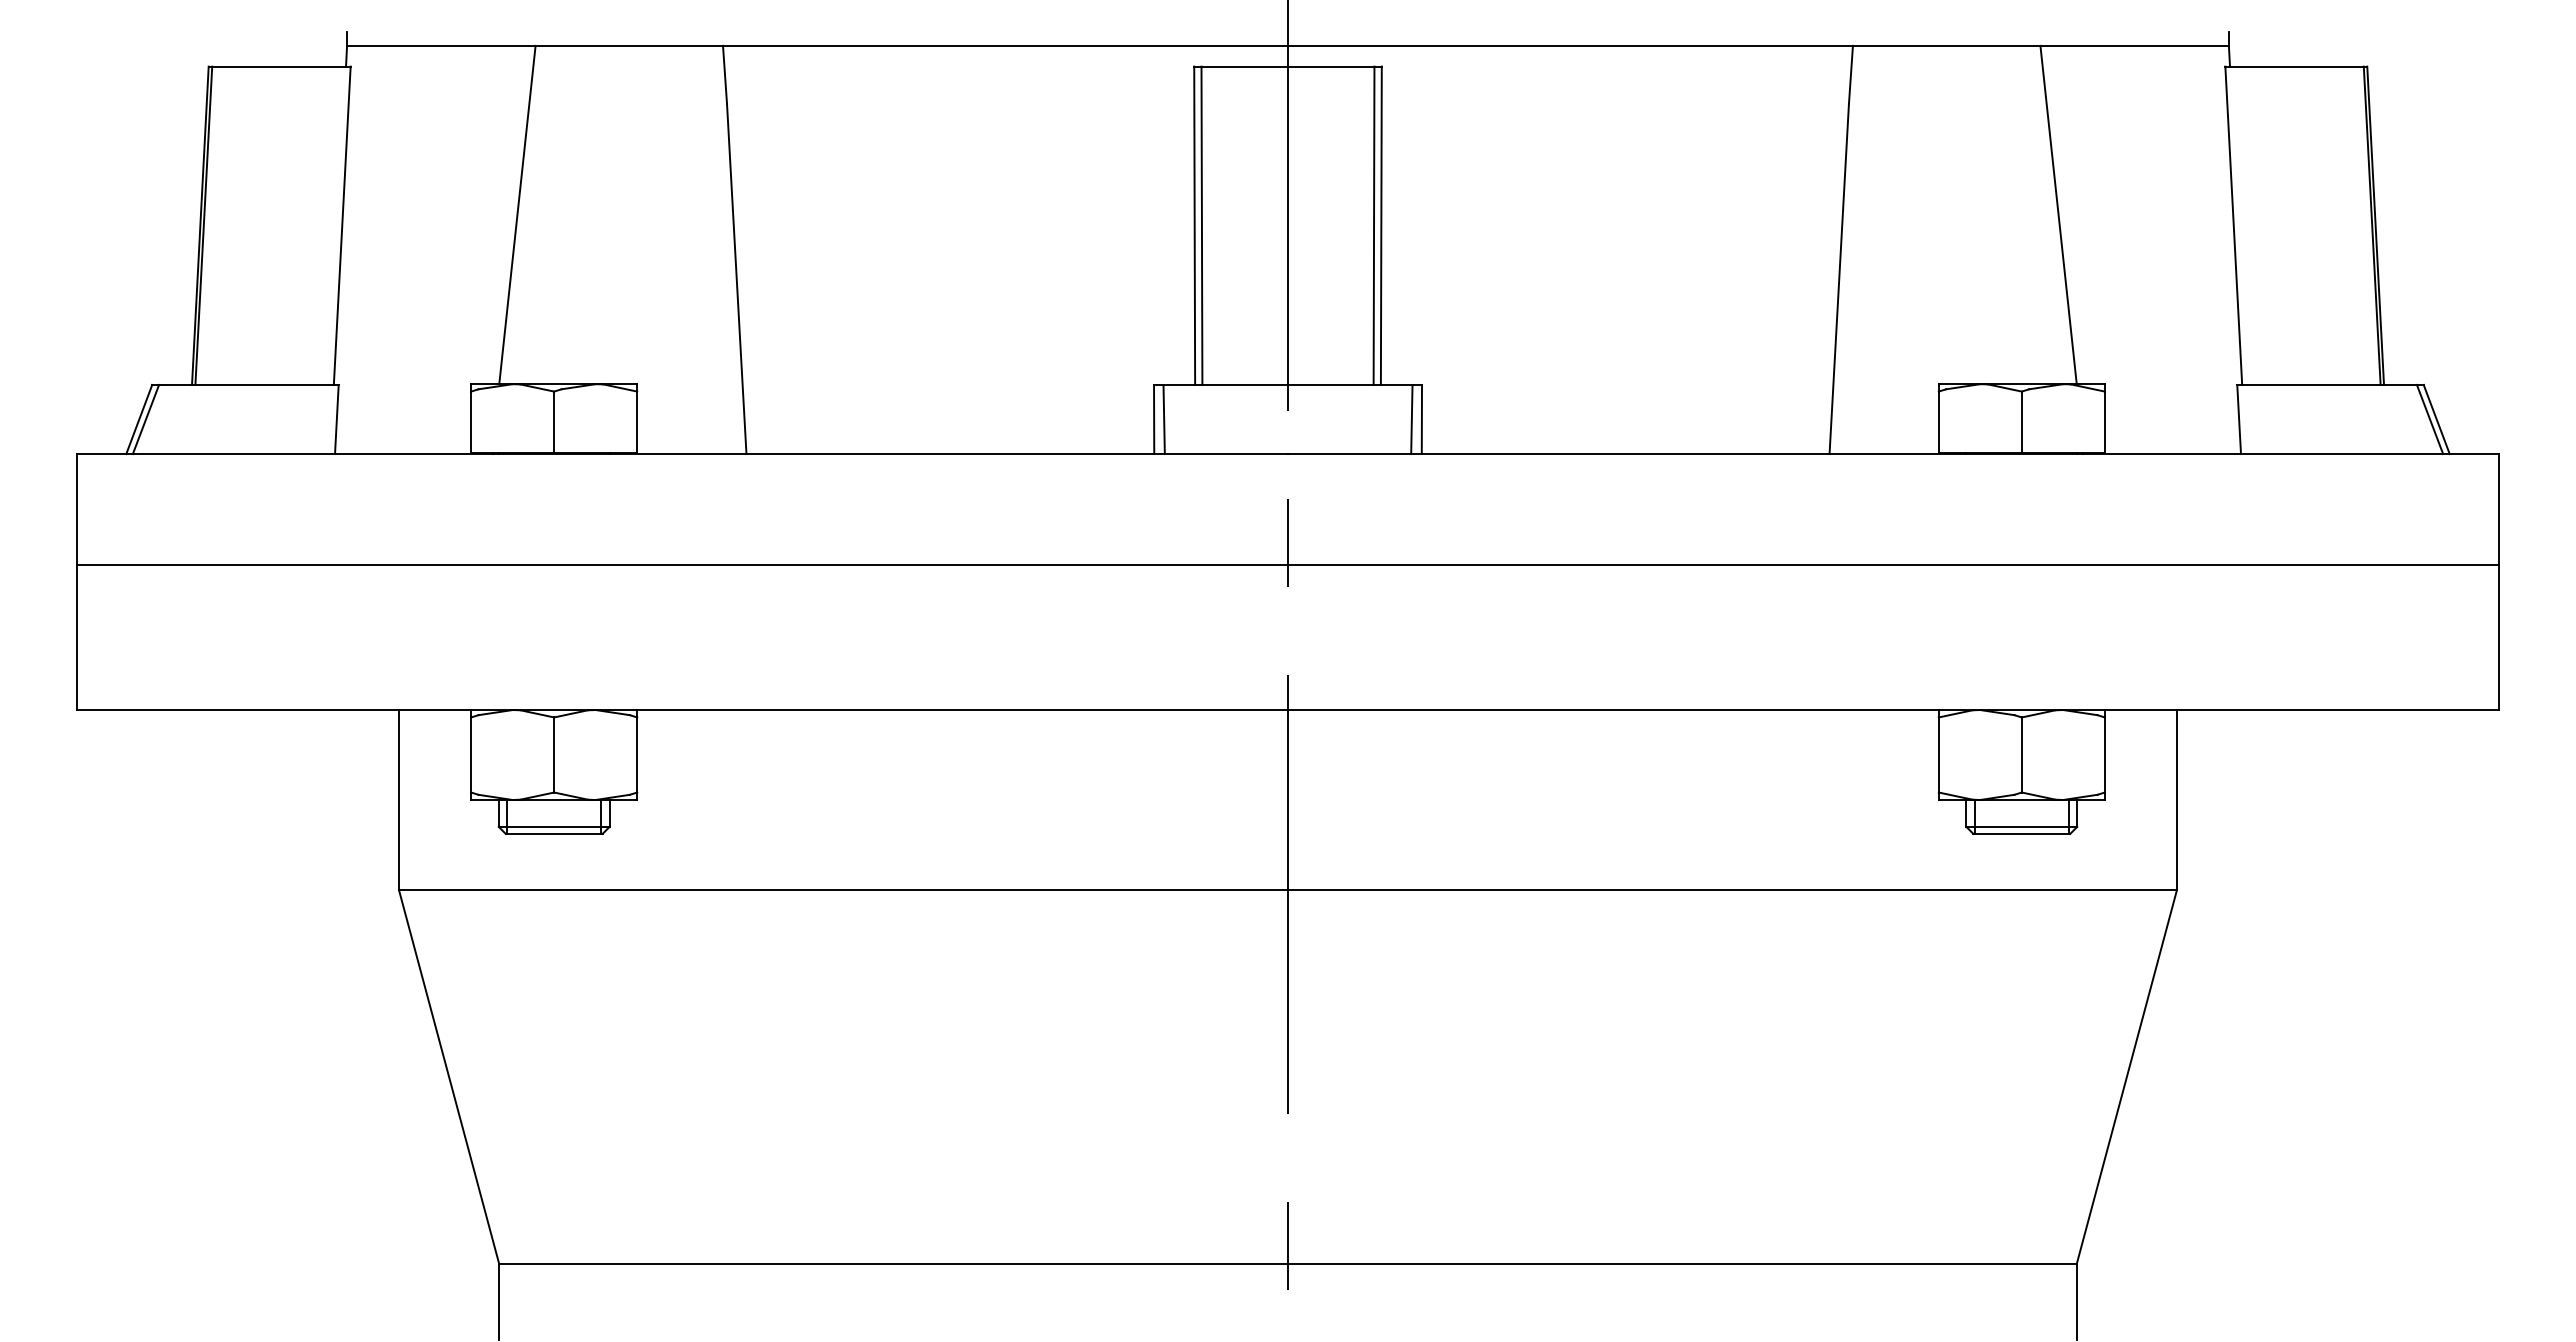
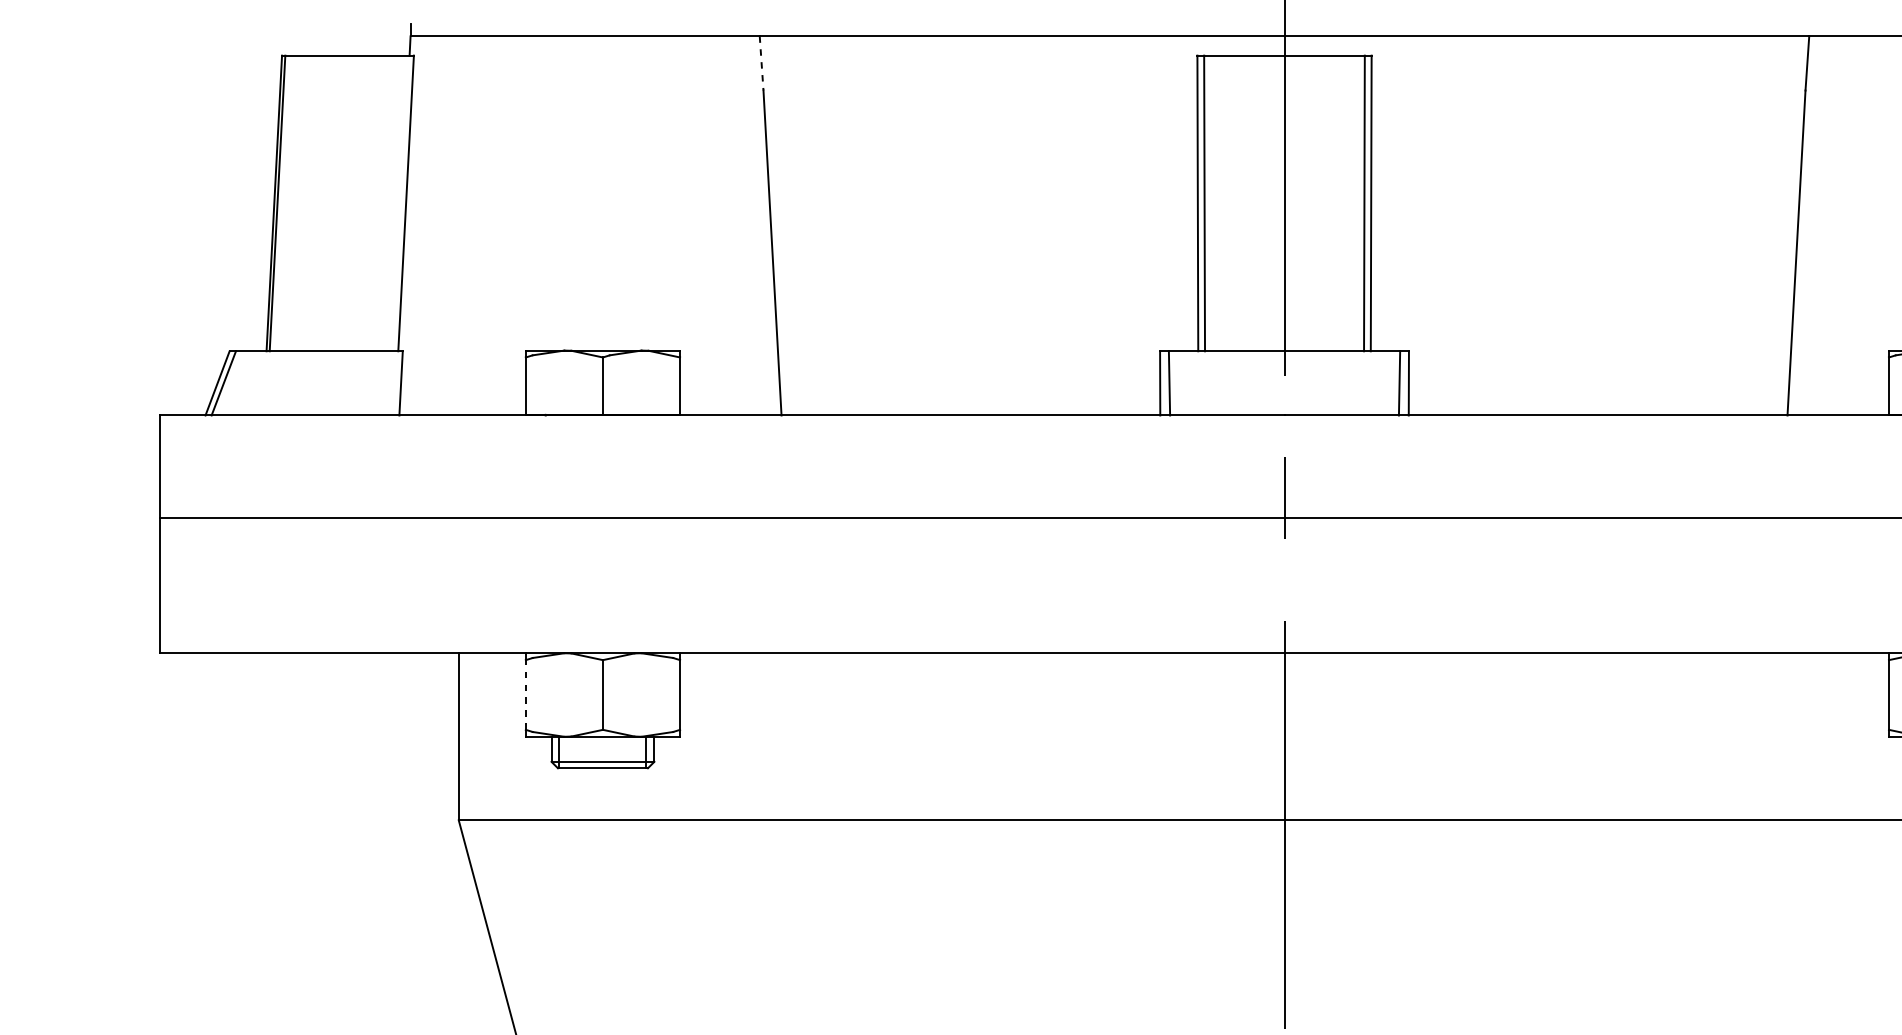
line: (725, 75) -> (762, 63), solid -> dashed
line: (517, 214) -> (568, 192), removed
line: (471, 754) -> (526, 694), solid -> dashed

